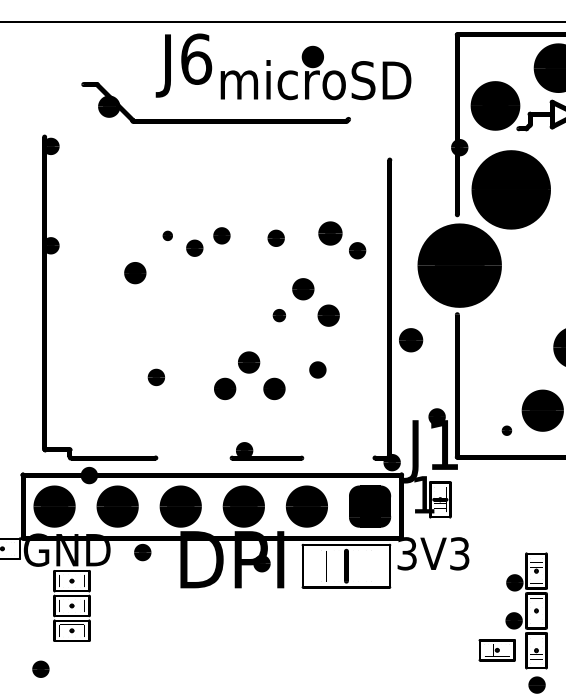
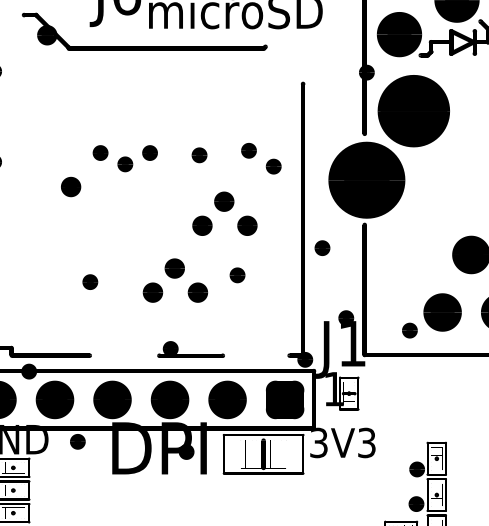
part: (330, 232) -> (249, 150), size x0.71
part: (167, 235) -> (100, 152), size x1.67
part: (279, 315) -> (202, 225), size x1.67
part: (410, 339) -> (321, 247), size x0.71
part: (506, 430) -> (409, 330), size x1.67

